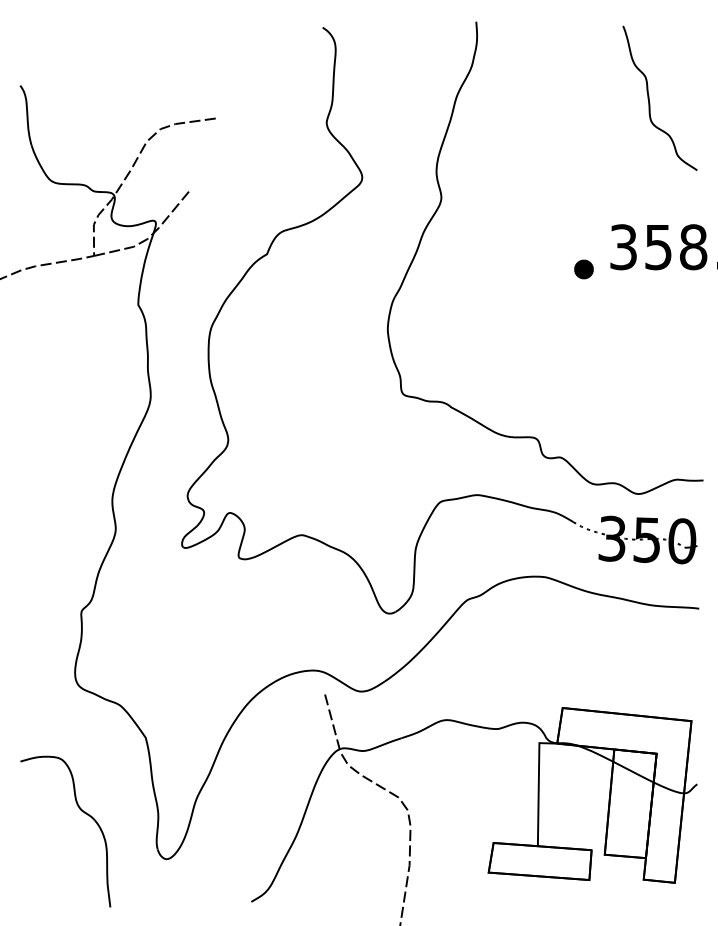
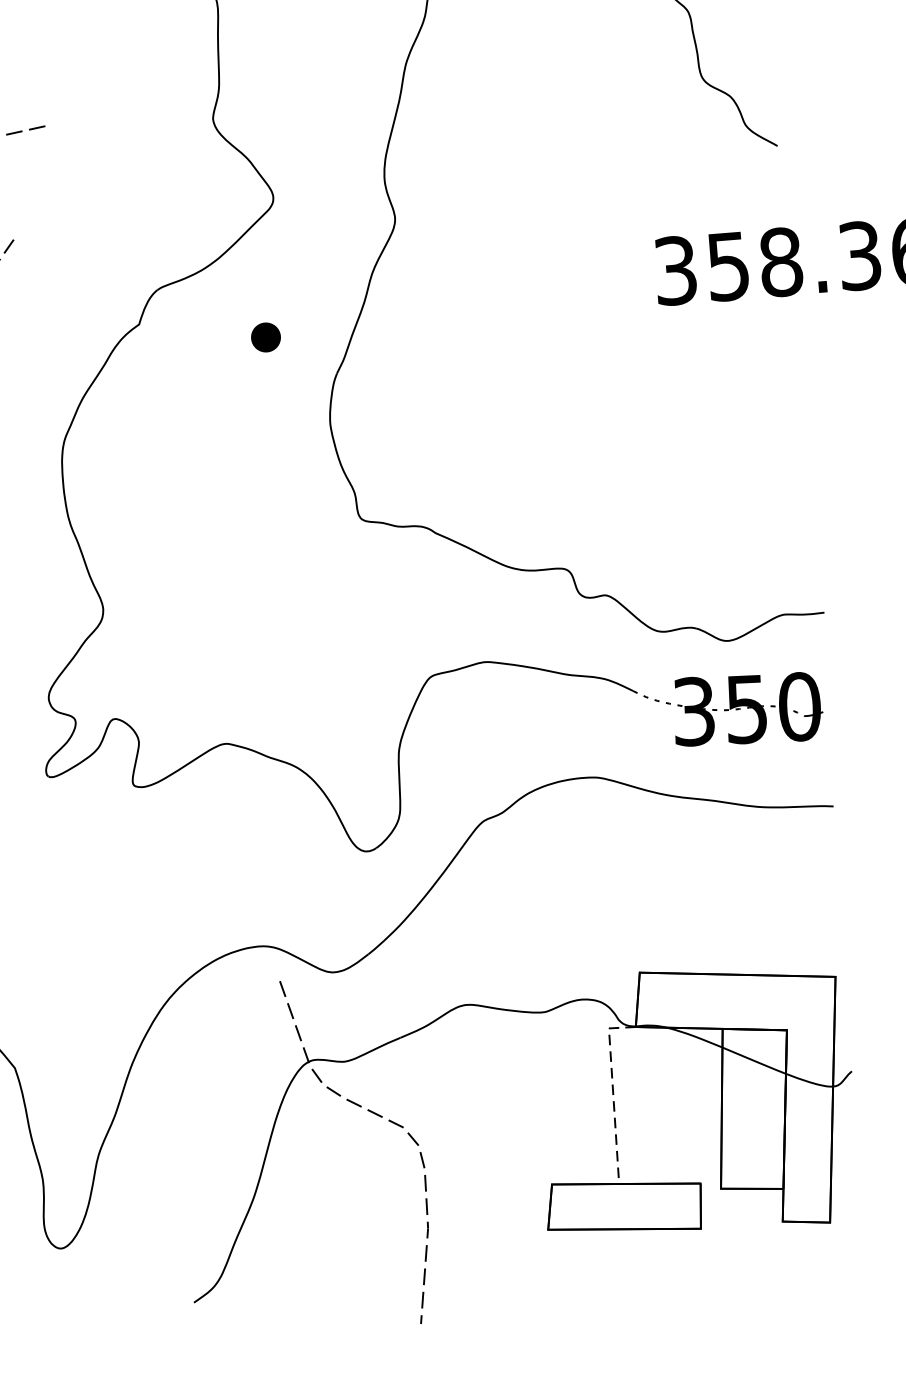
part: (583, 269) -> (265, 337), moved
line: (538, 785) -> (612, 1092), solid -> dashed

